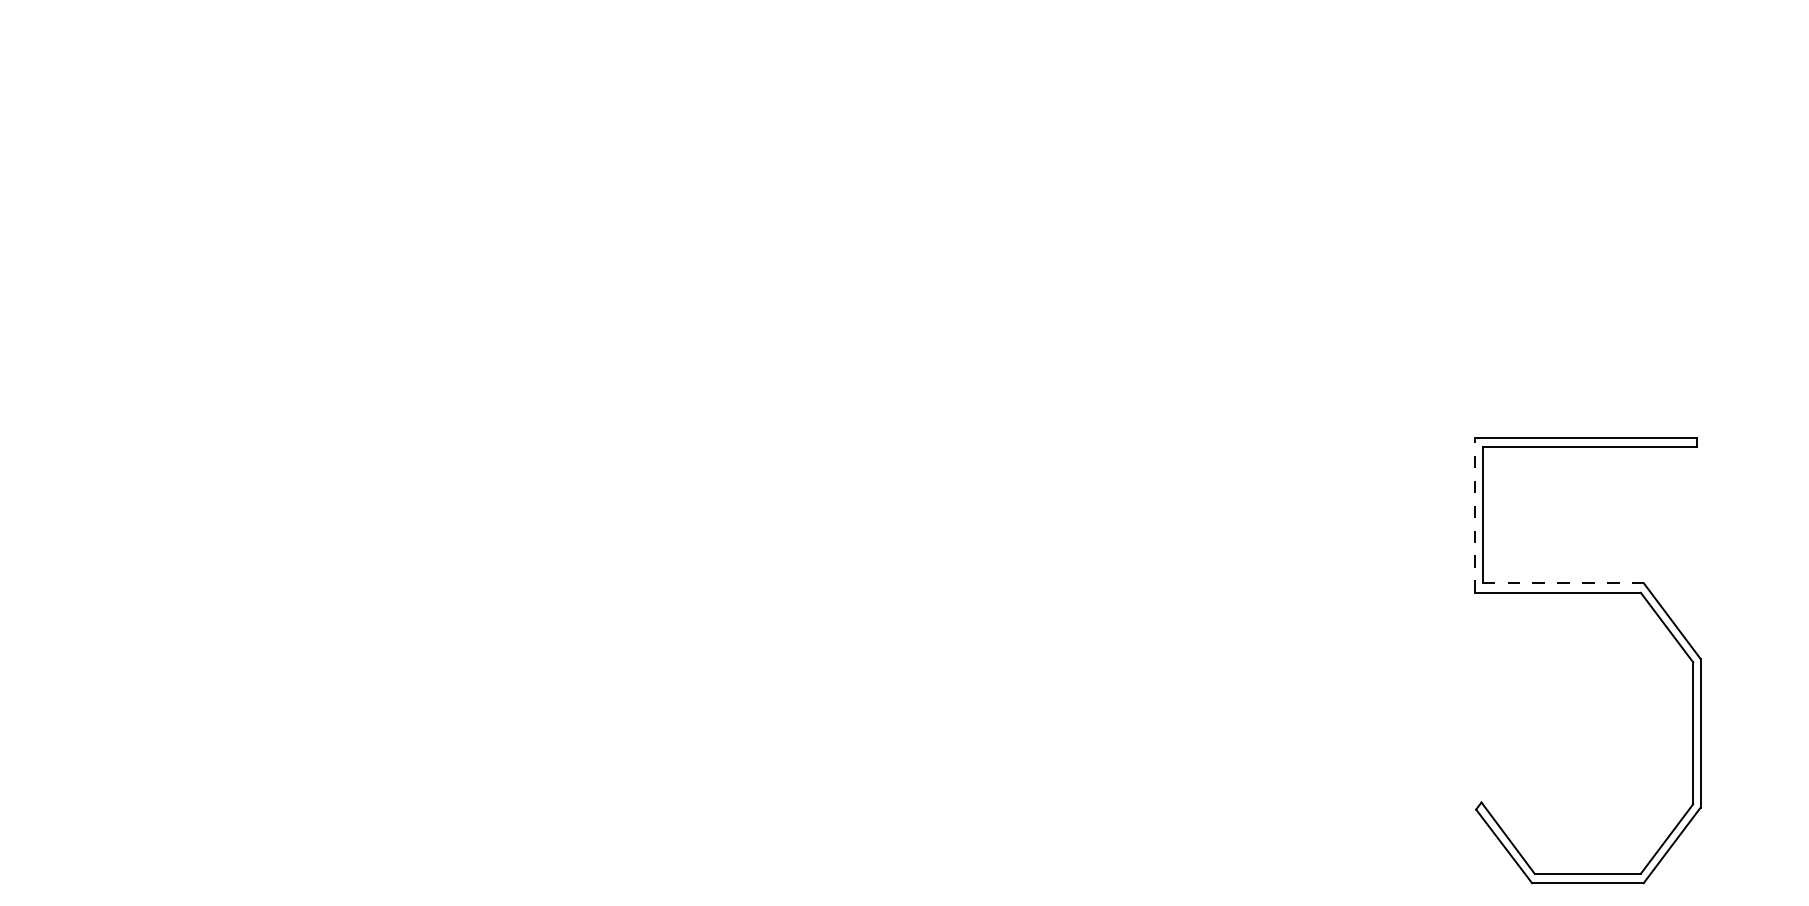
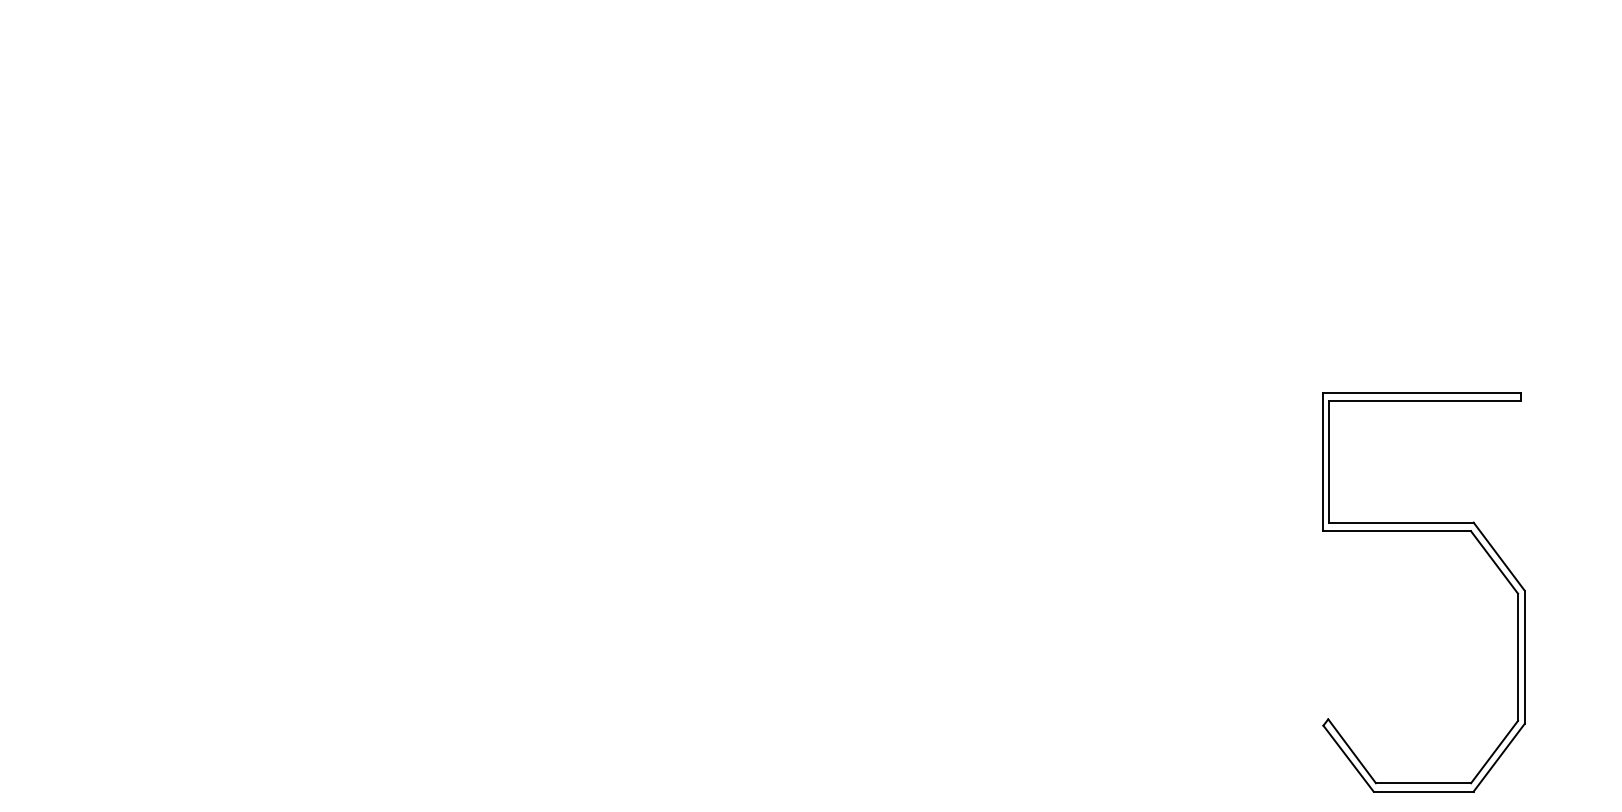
line: (1475, 514) -> (1322, 461), dashed -> solid
line: (1563, 582) -> (1401, 522), dashed -> solid

